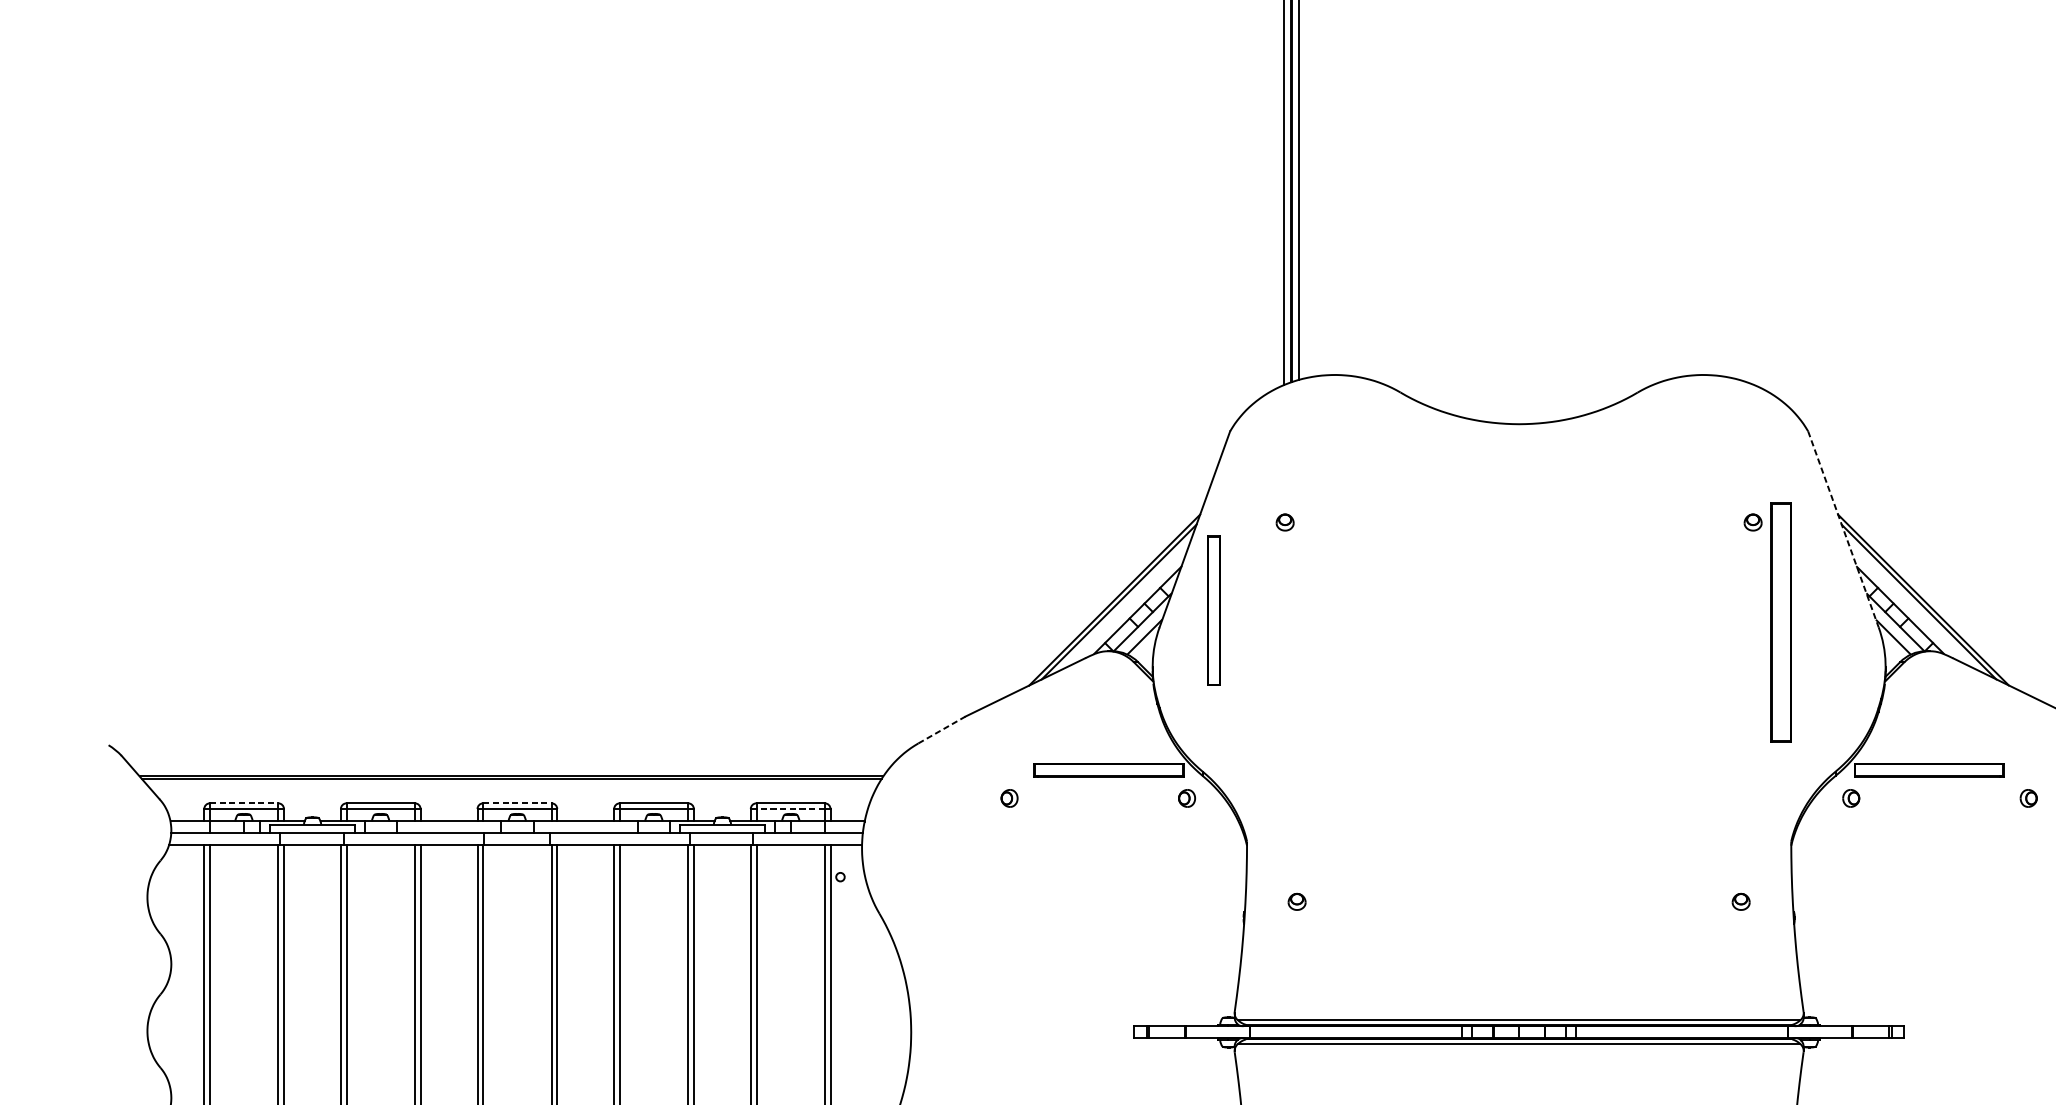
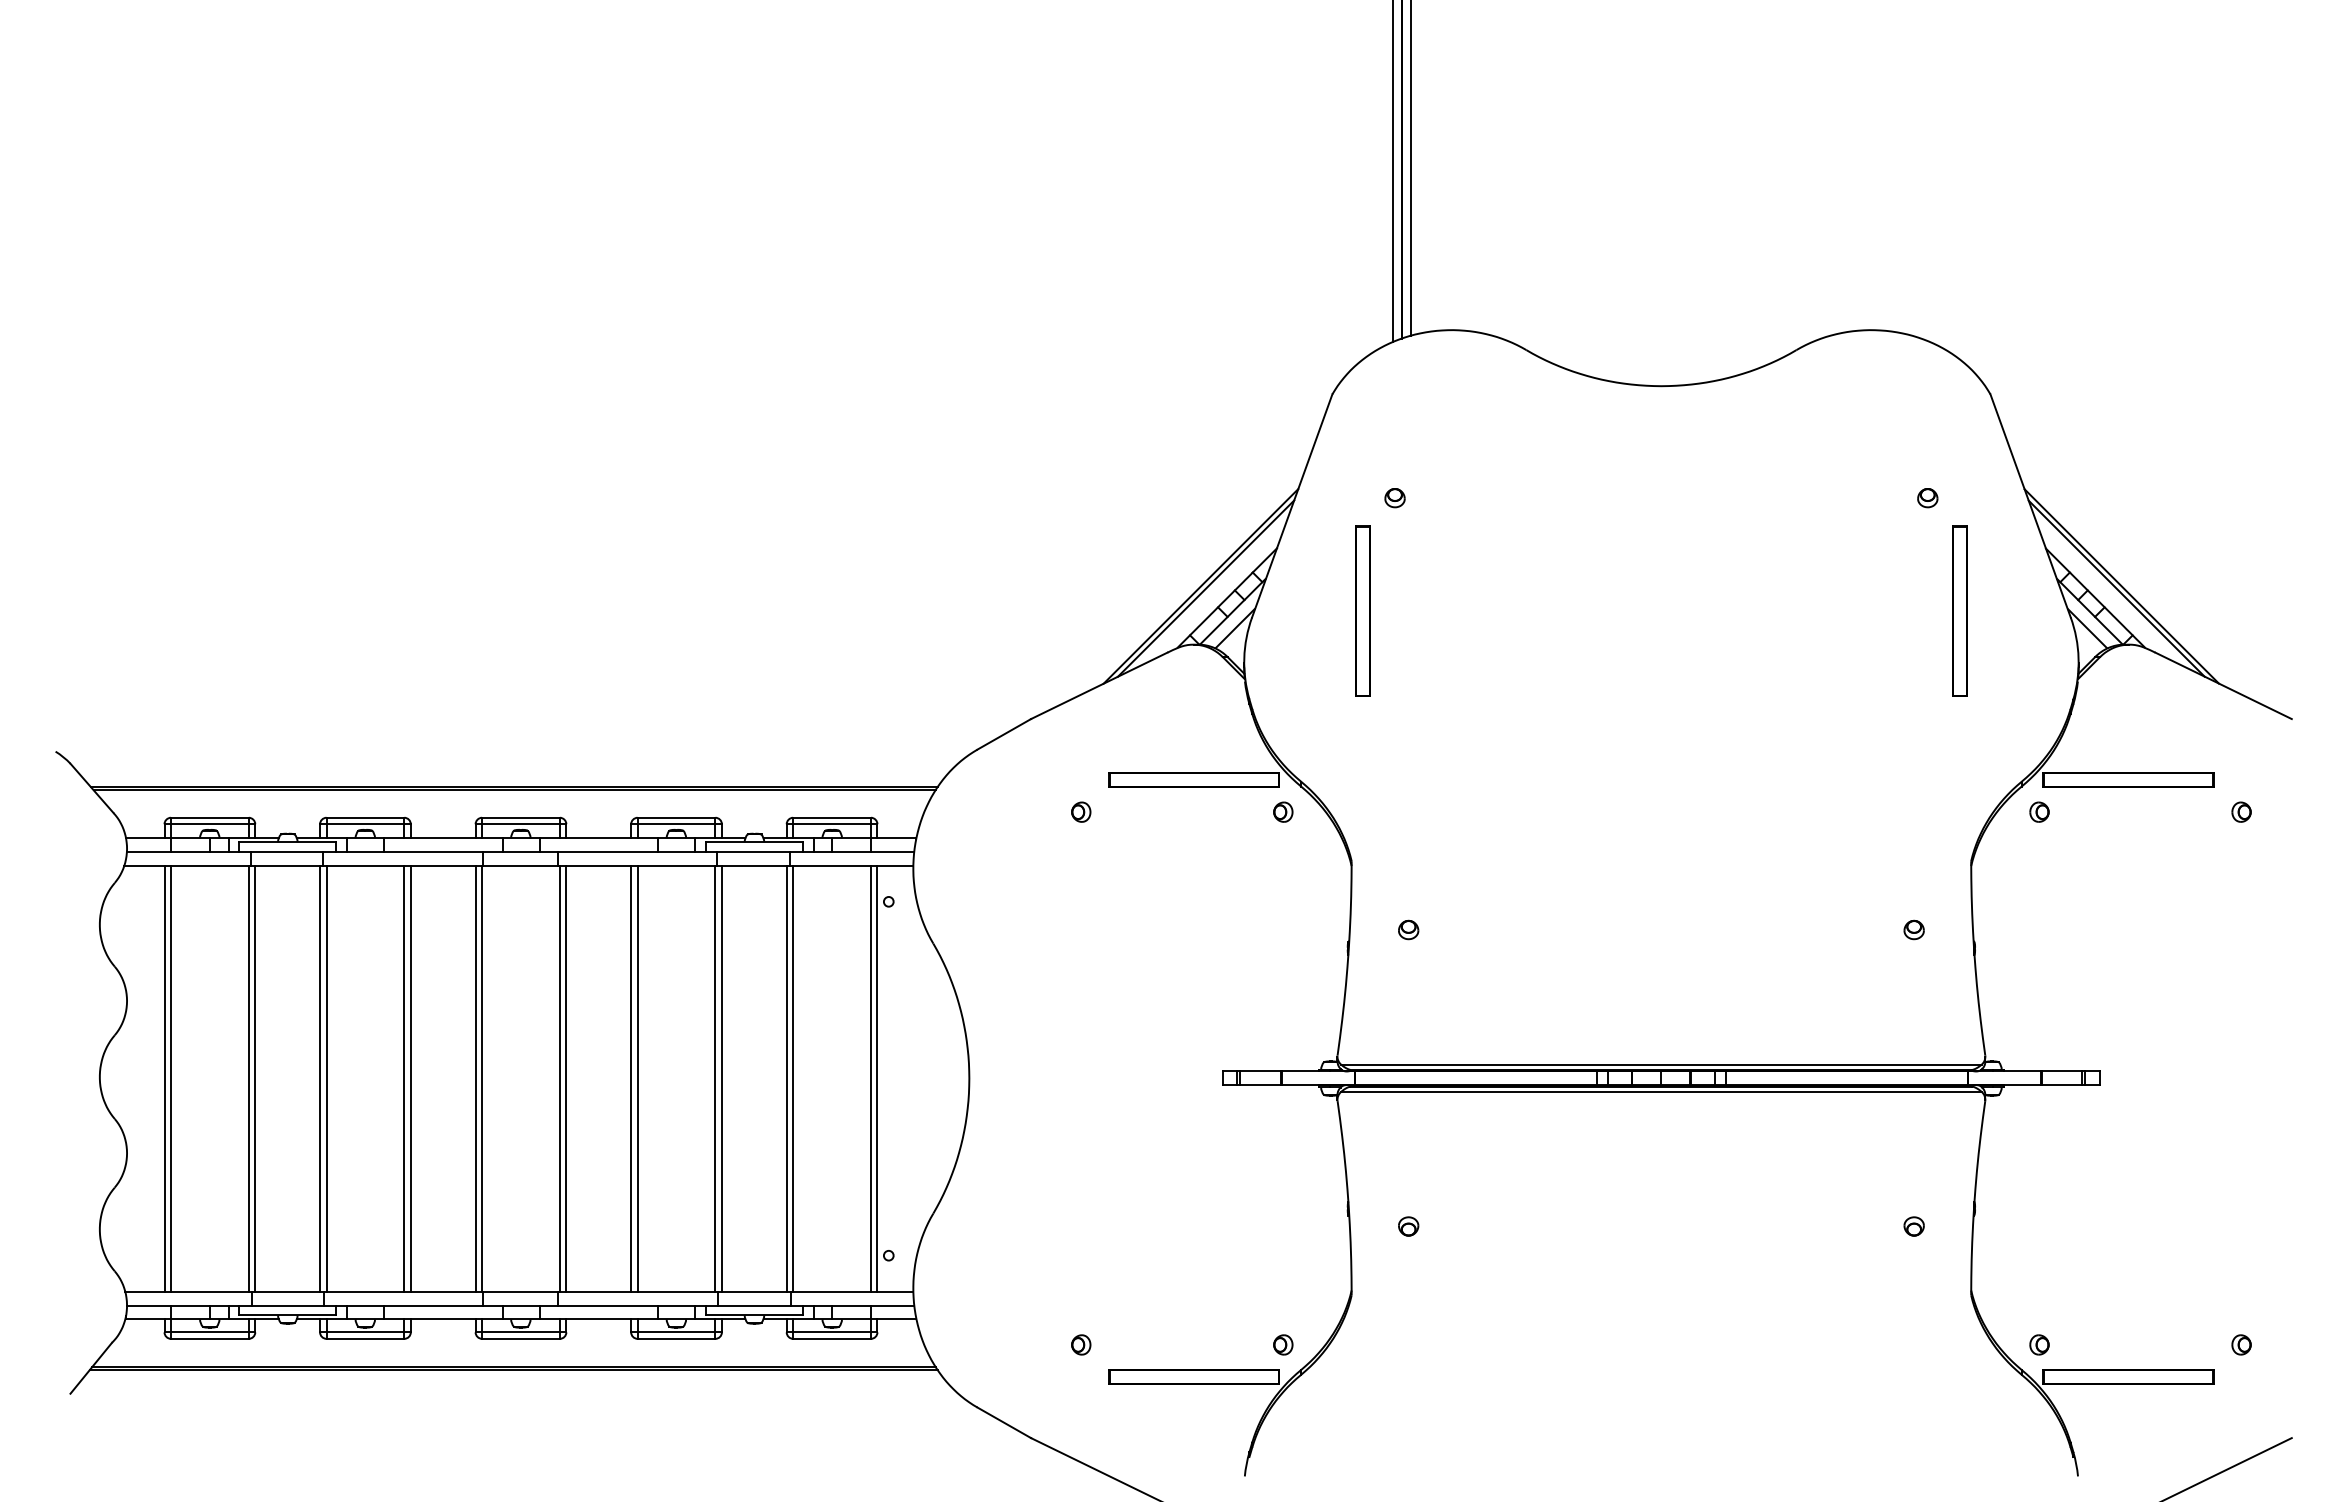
line: (1843, 529) -> (2030, 505), dashed -> solid
part: (1213, 609) -> (1362, 610), moved
part: (1780, 621) -> (1959, 610), size x0.62
line: (942, 730) -> (1004, 734), dashed -> solid
line: (243, 803) -> (209, 817), dashed -> solid
line: (516, 803) -> (520, 817), dashed -> solid
line: (791, 809) -> (832, 824), dashed -> solid

